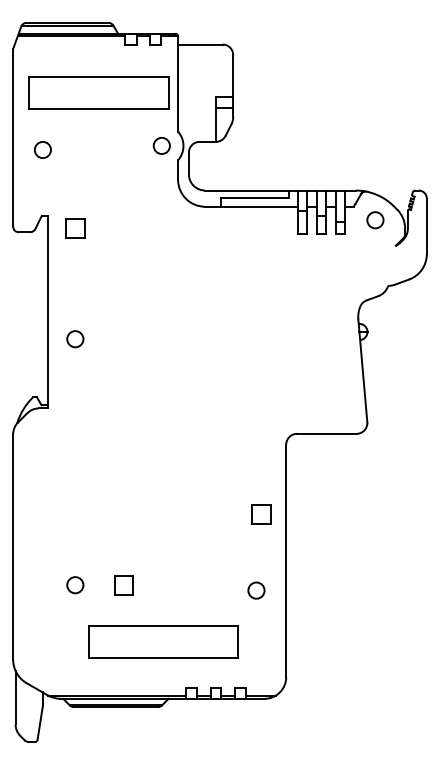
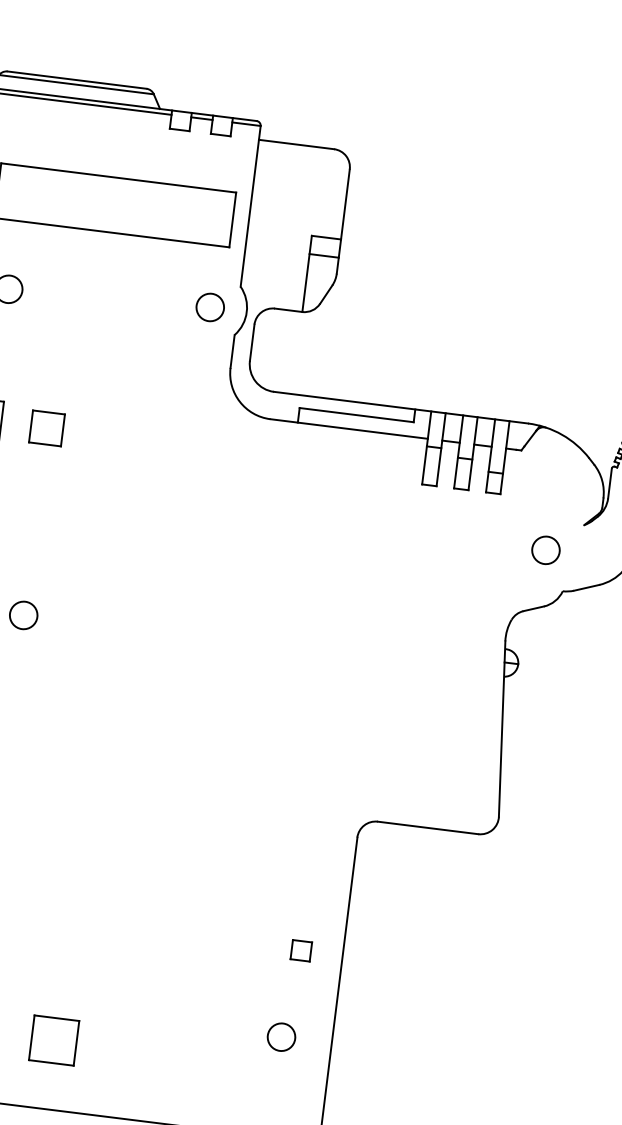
circle: (375, 220) -> (546, 550), moved
part: (261, 514) -> (300, 950), size x0.6
part: (123, 585) -> (53, 1041), size x1.4
circle: (256, 590) -> (281, 1037), moved

